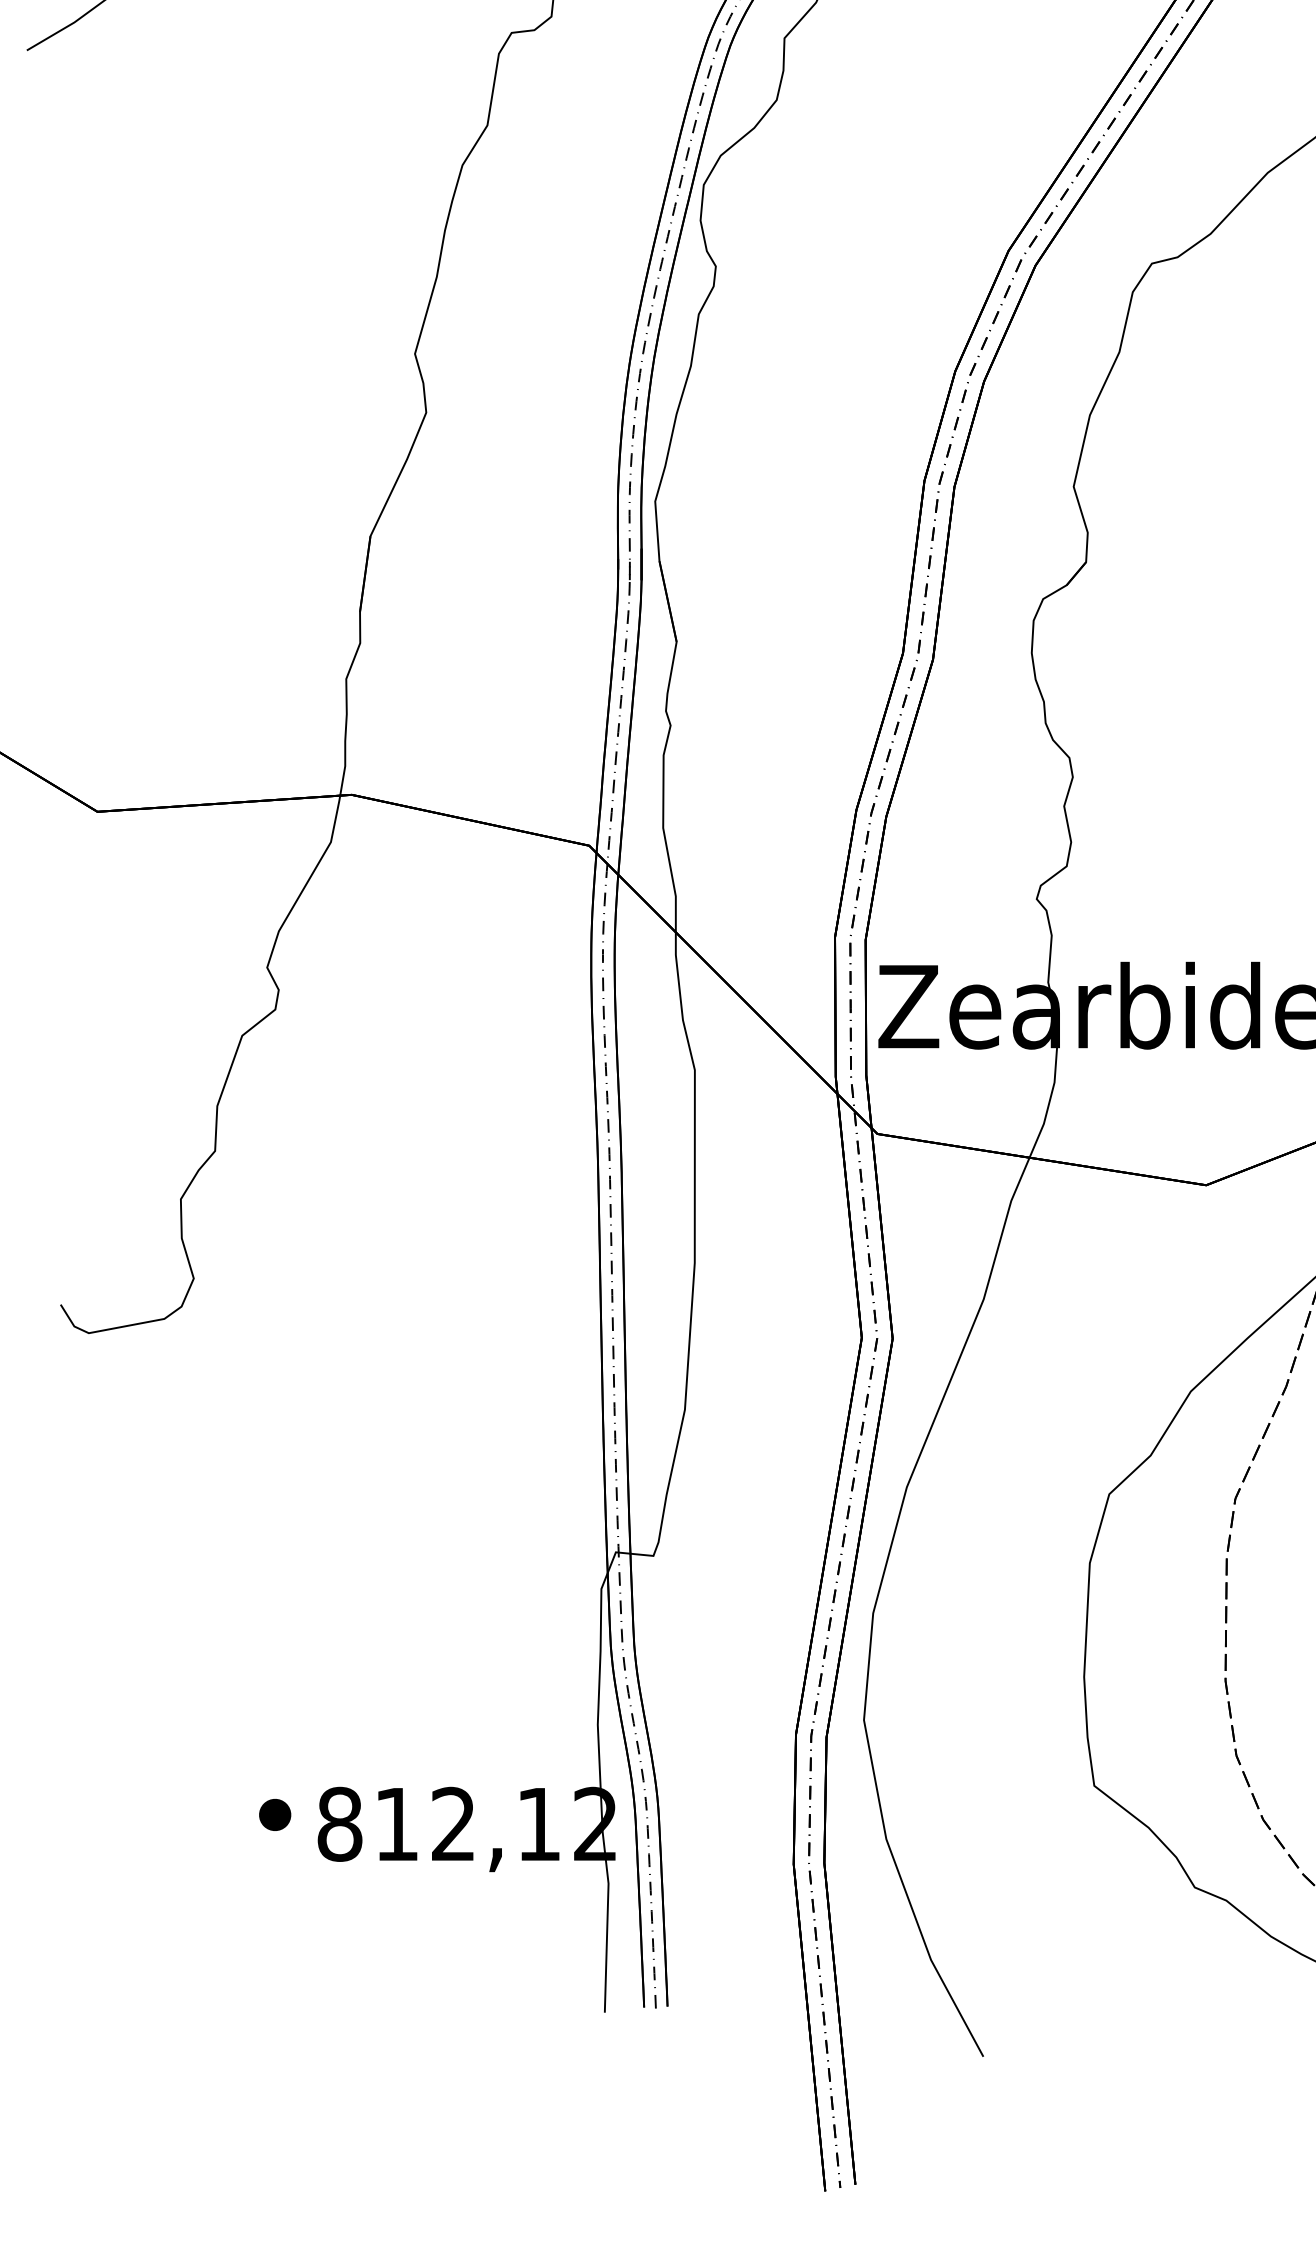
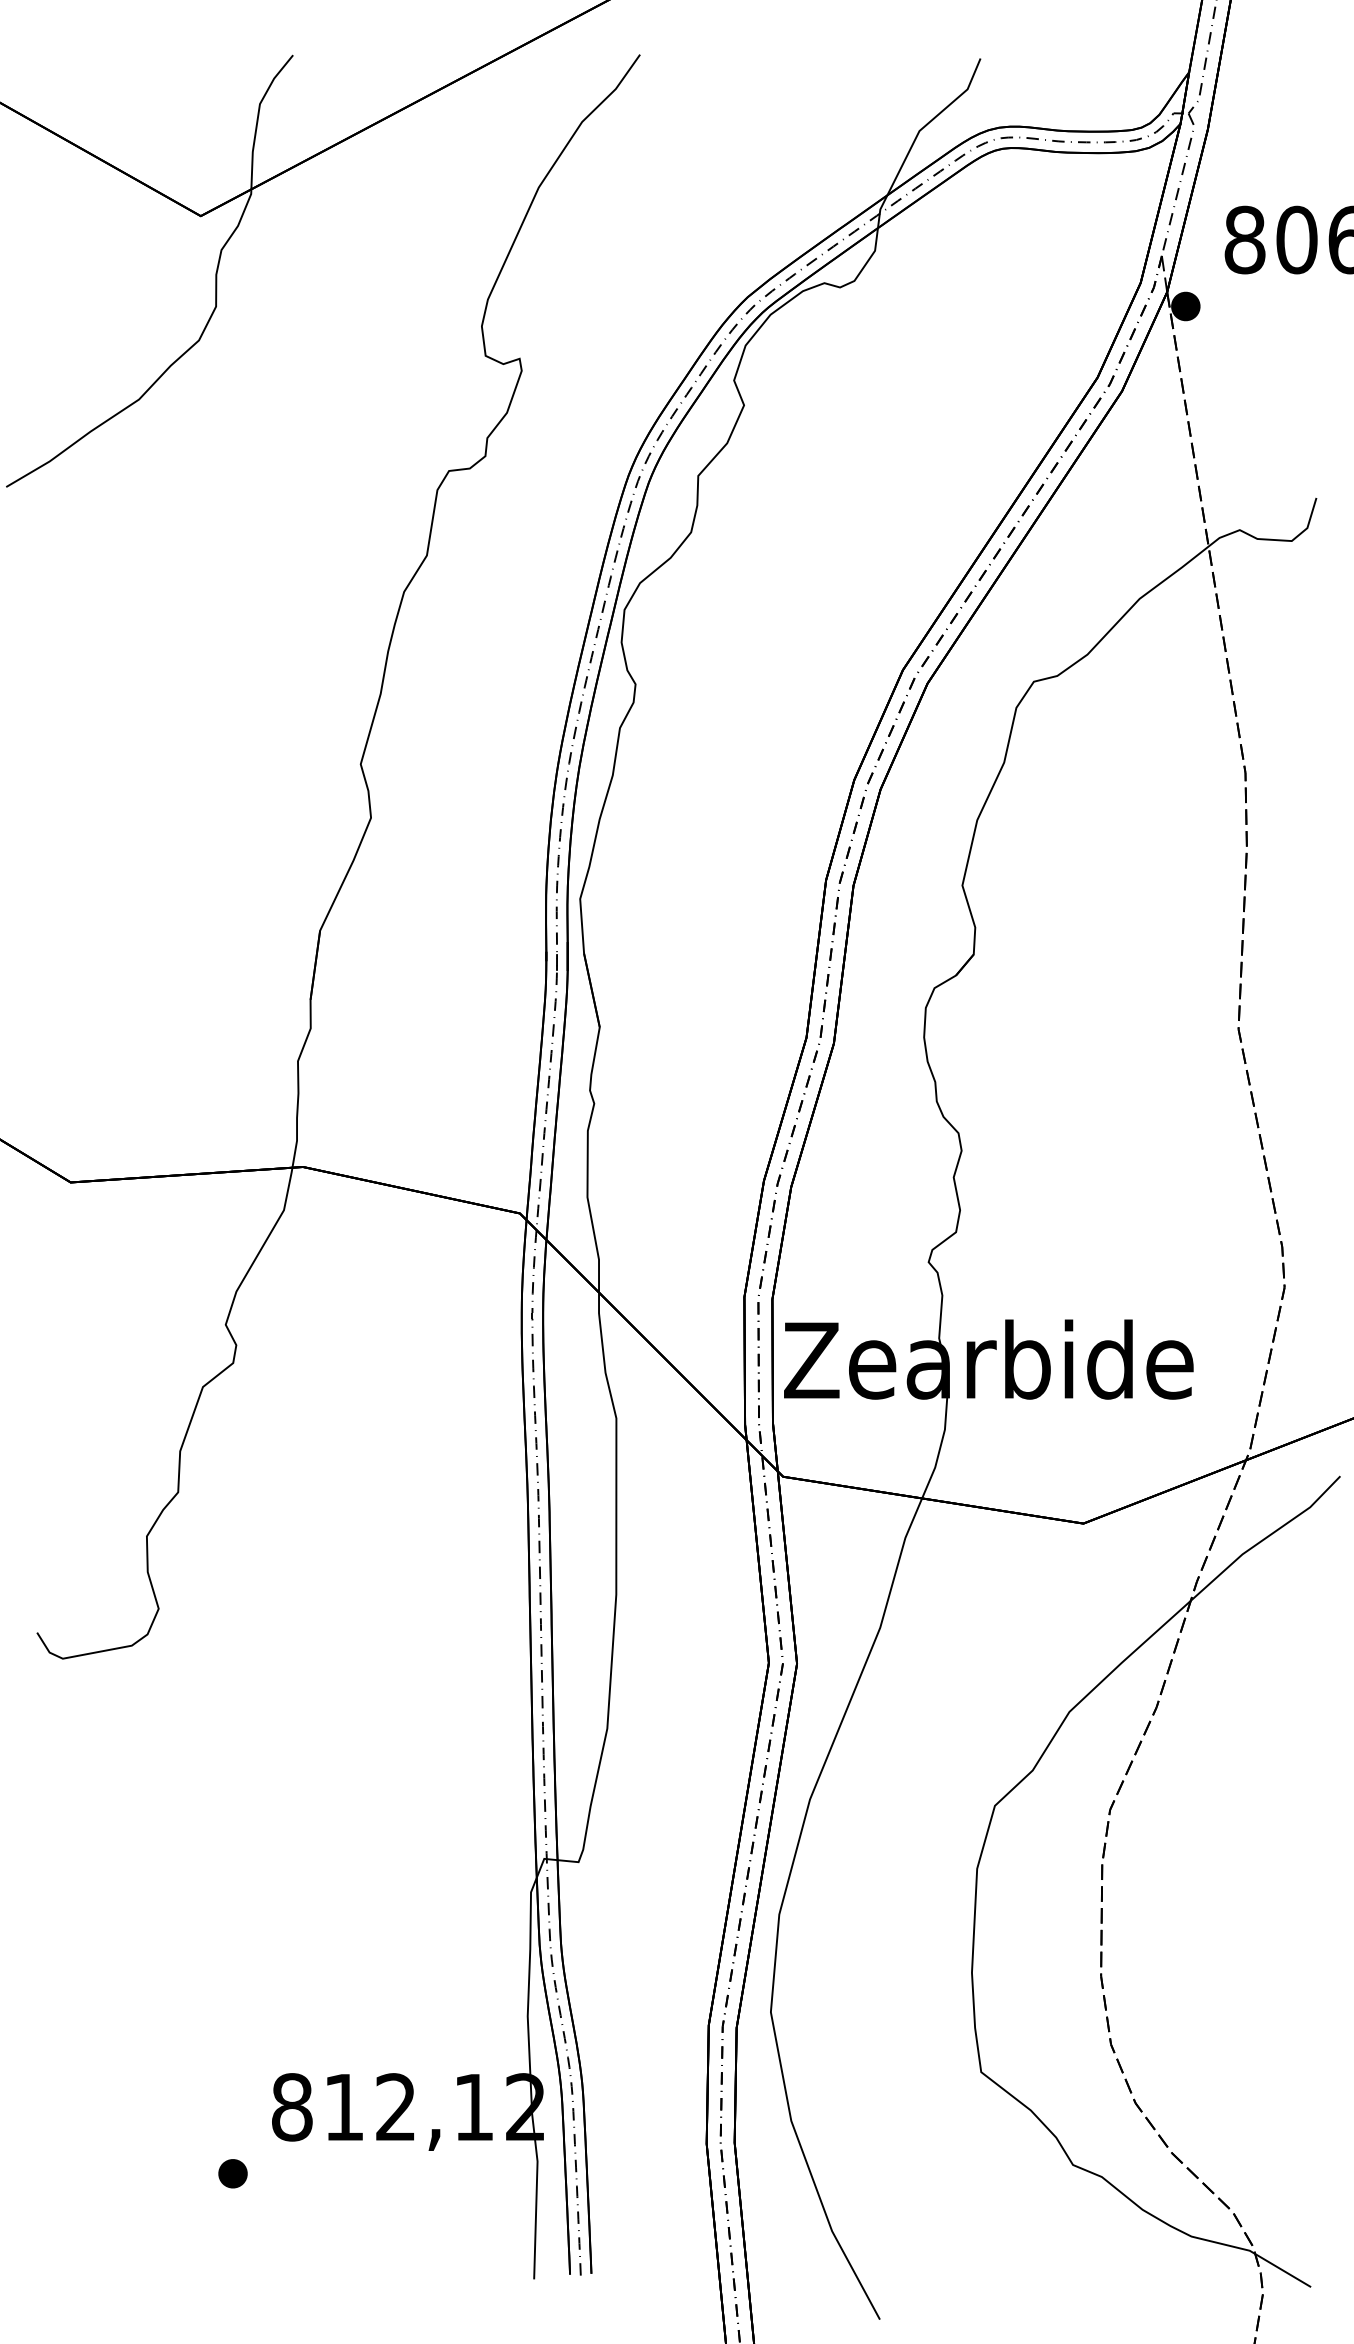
part: (274, 1814) -> (232, 2173), moved

